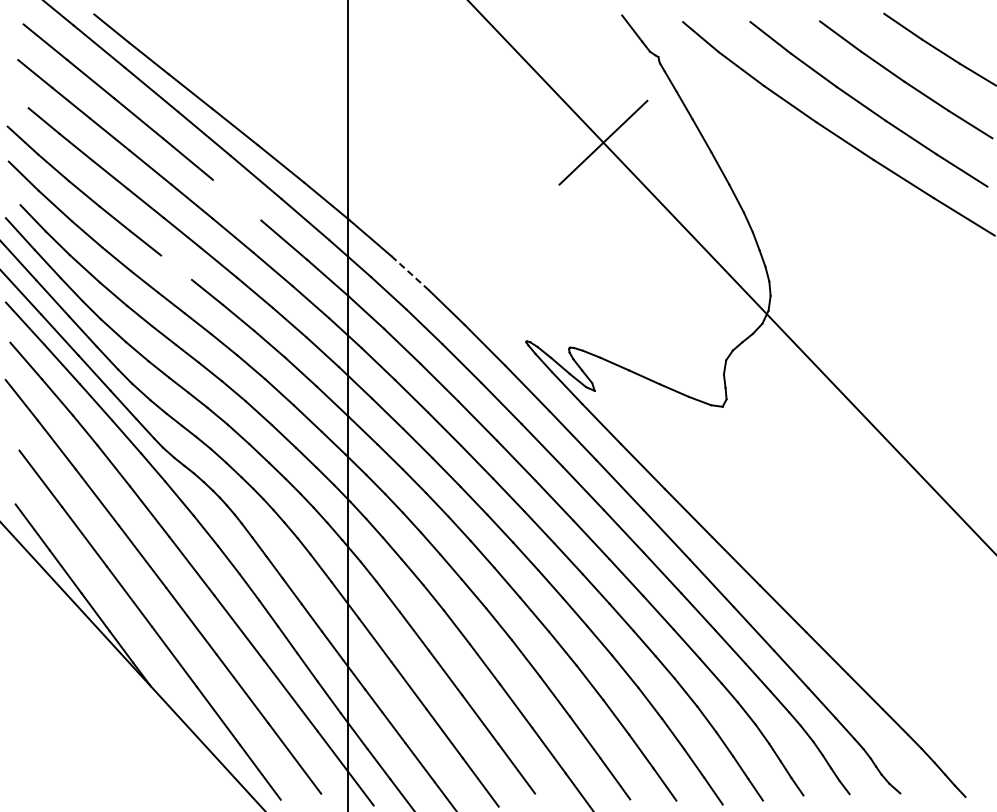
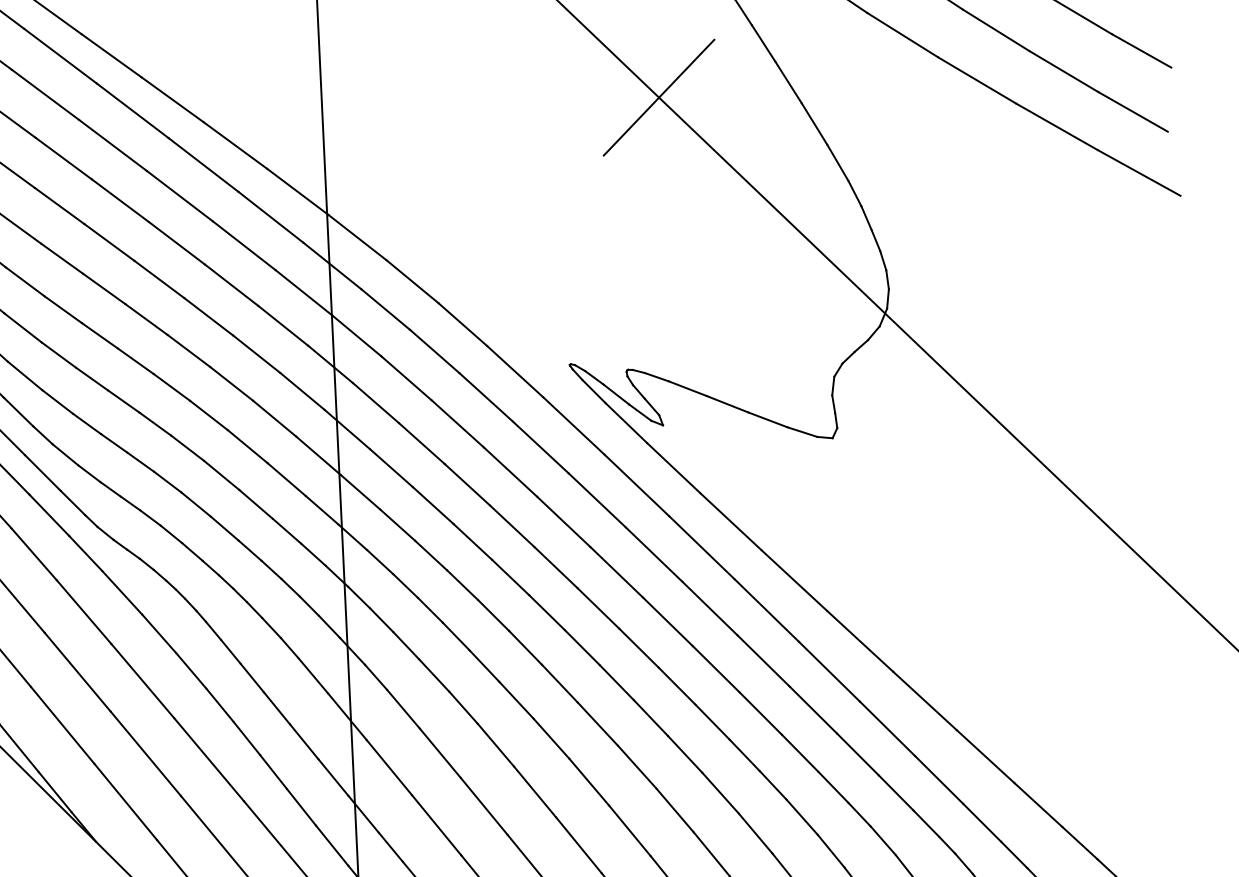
line: (236, 199) -> (178, 195), added
line: (176, 267) -> (104, 288), added
line: (410, 273) -> (412, 281), dashed -> solid

